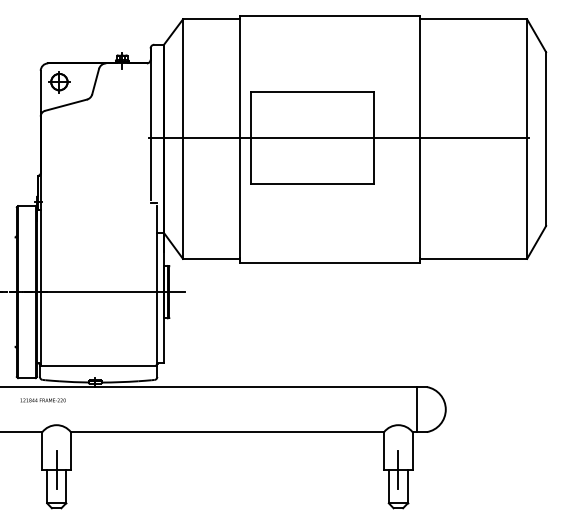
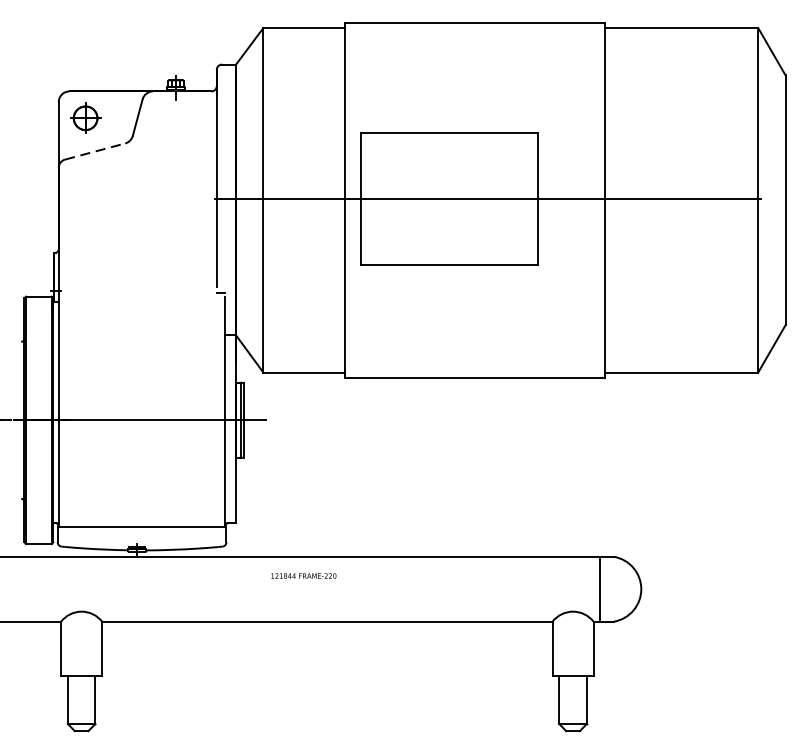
line: (66, 105) -> (95, 151), solid -> dashed
text: (42, 400) -> (302, 576), moved
line: (56, 470) -> (81, 676), removed
line: (398, 470) -> (573, 676), removed

